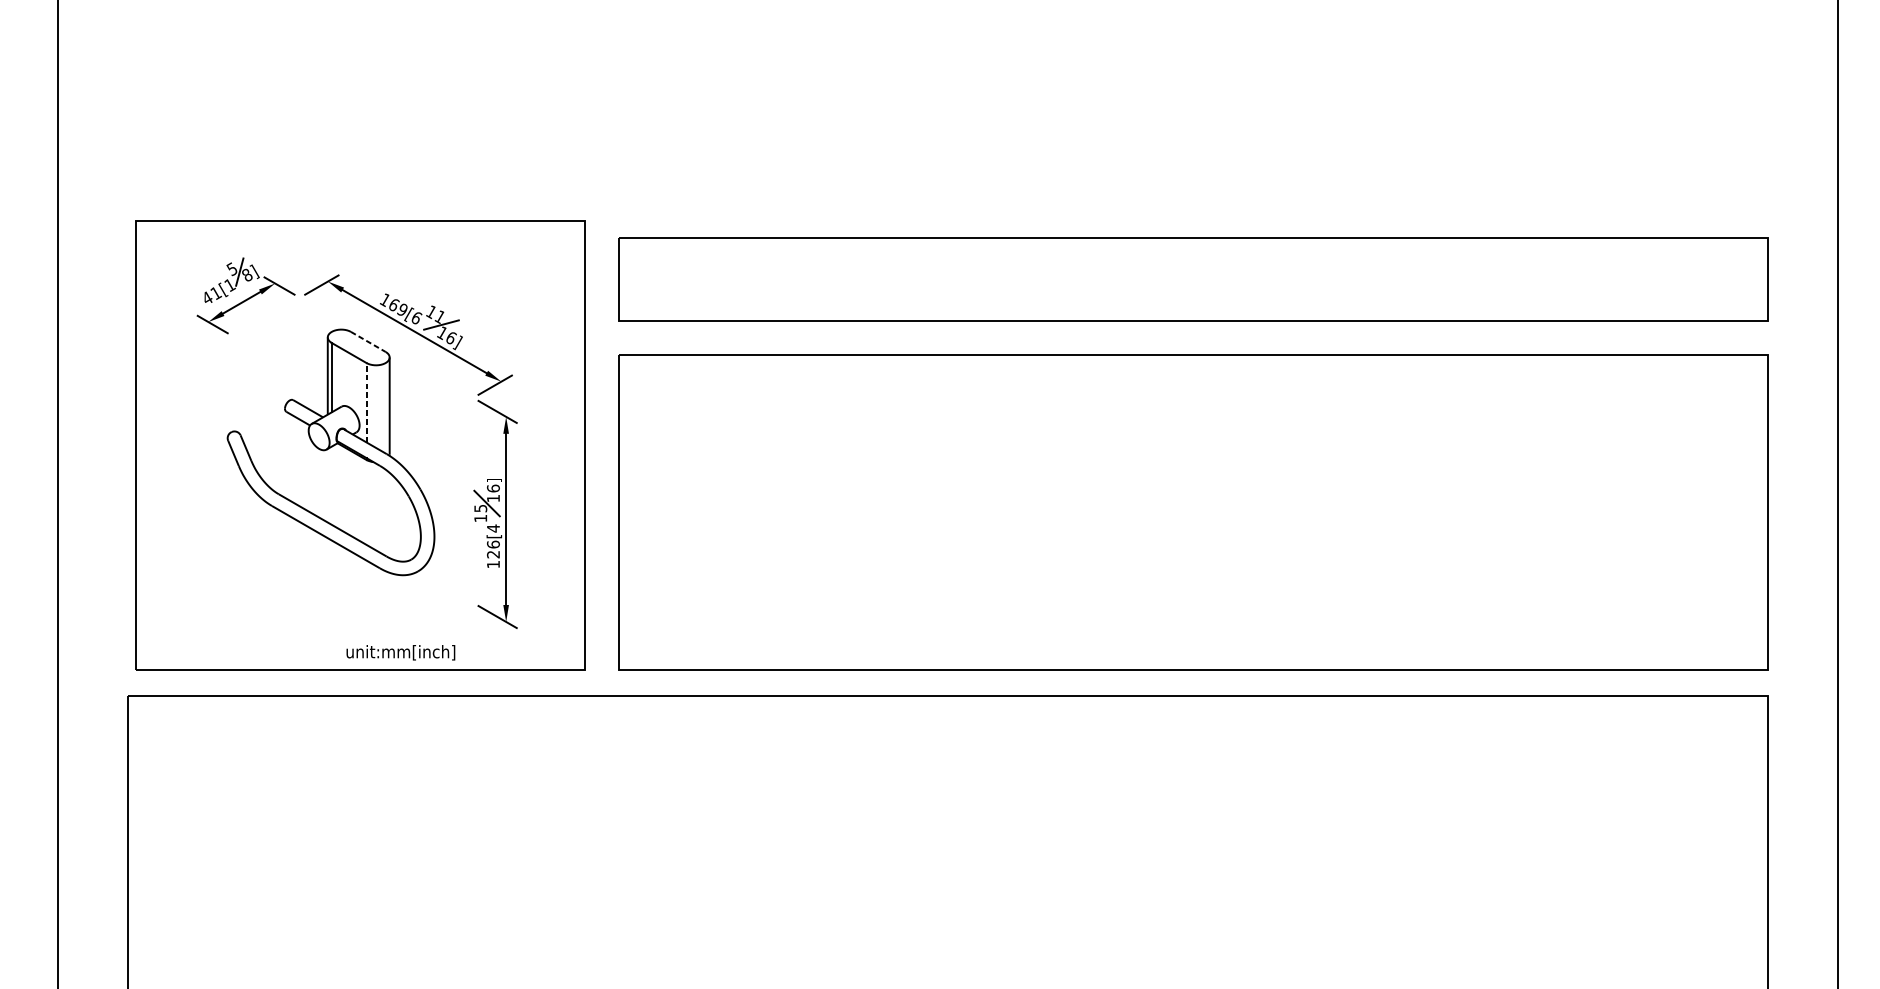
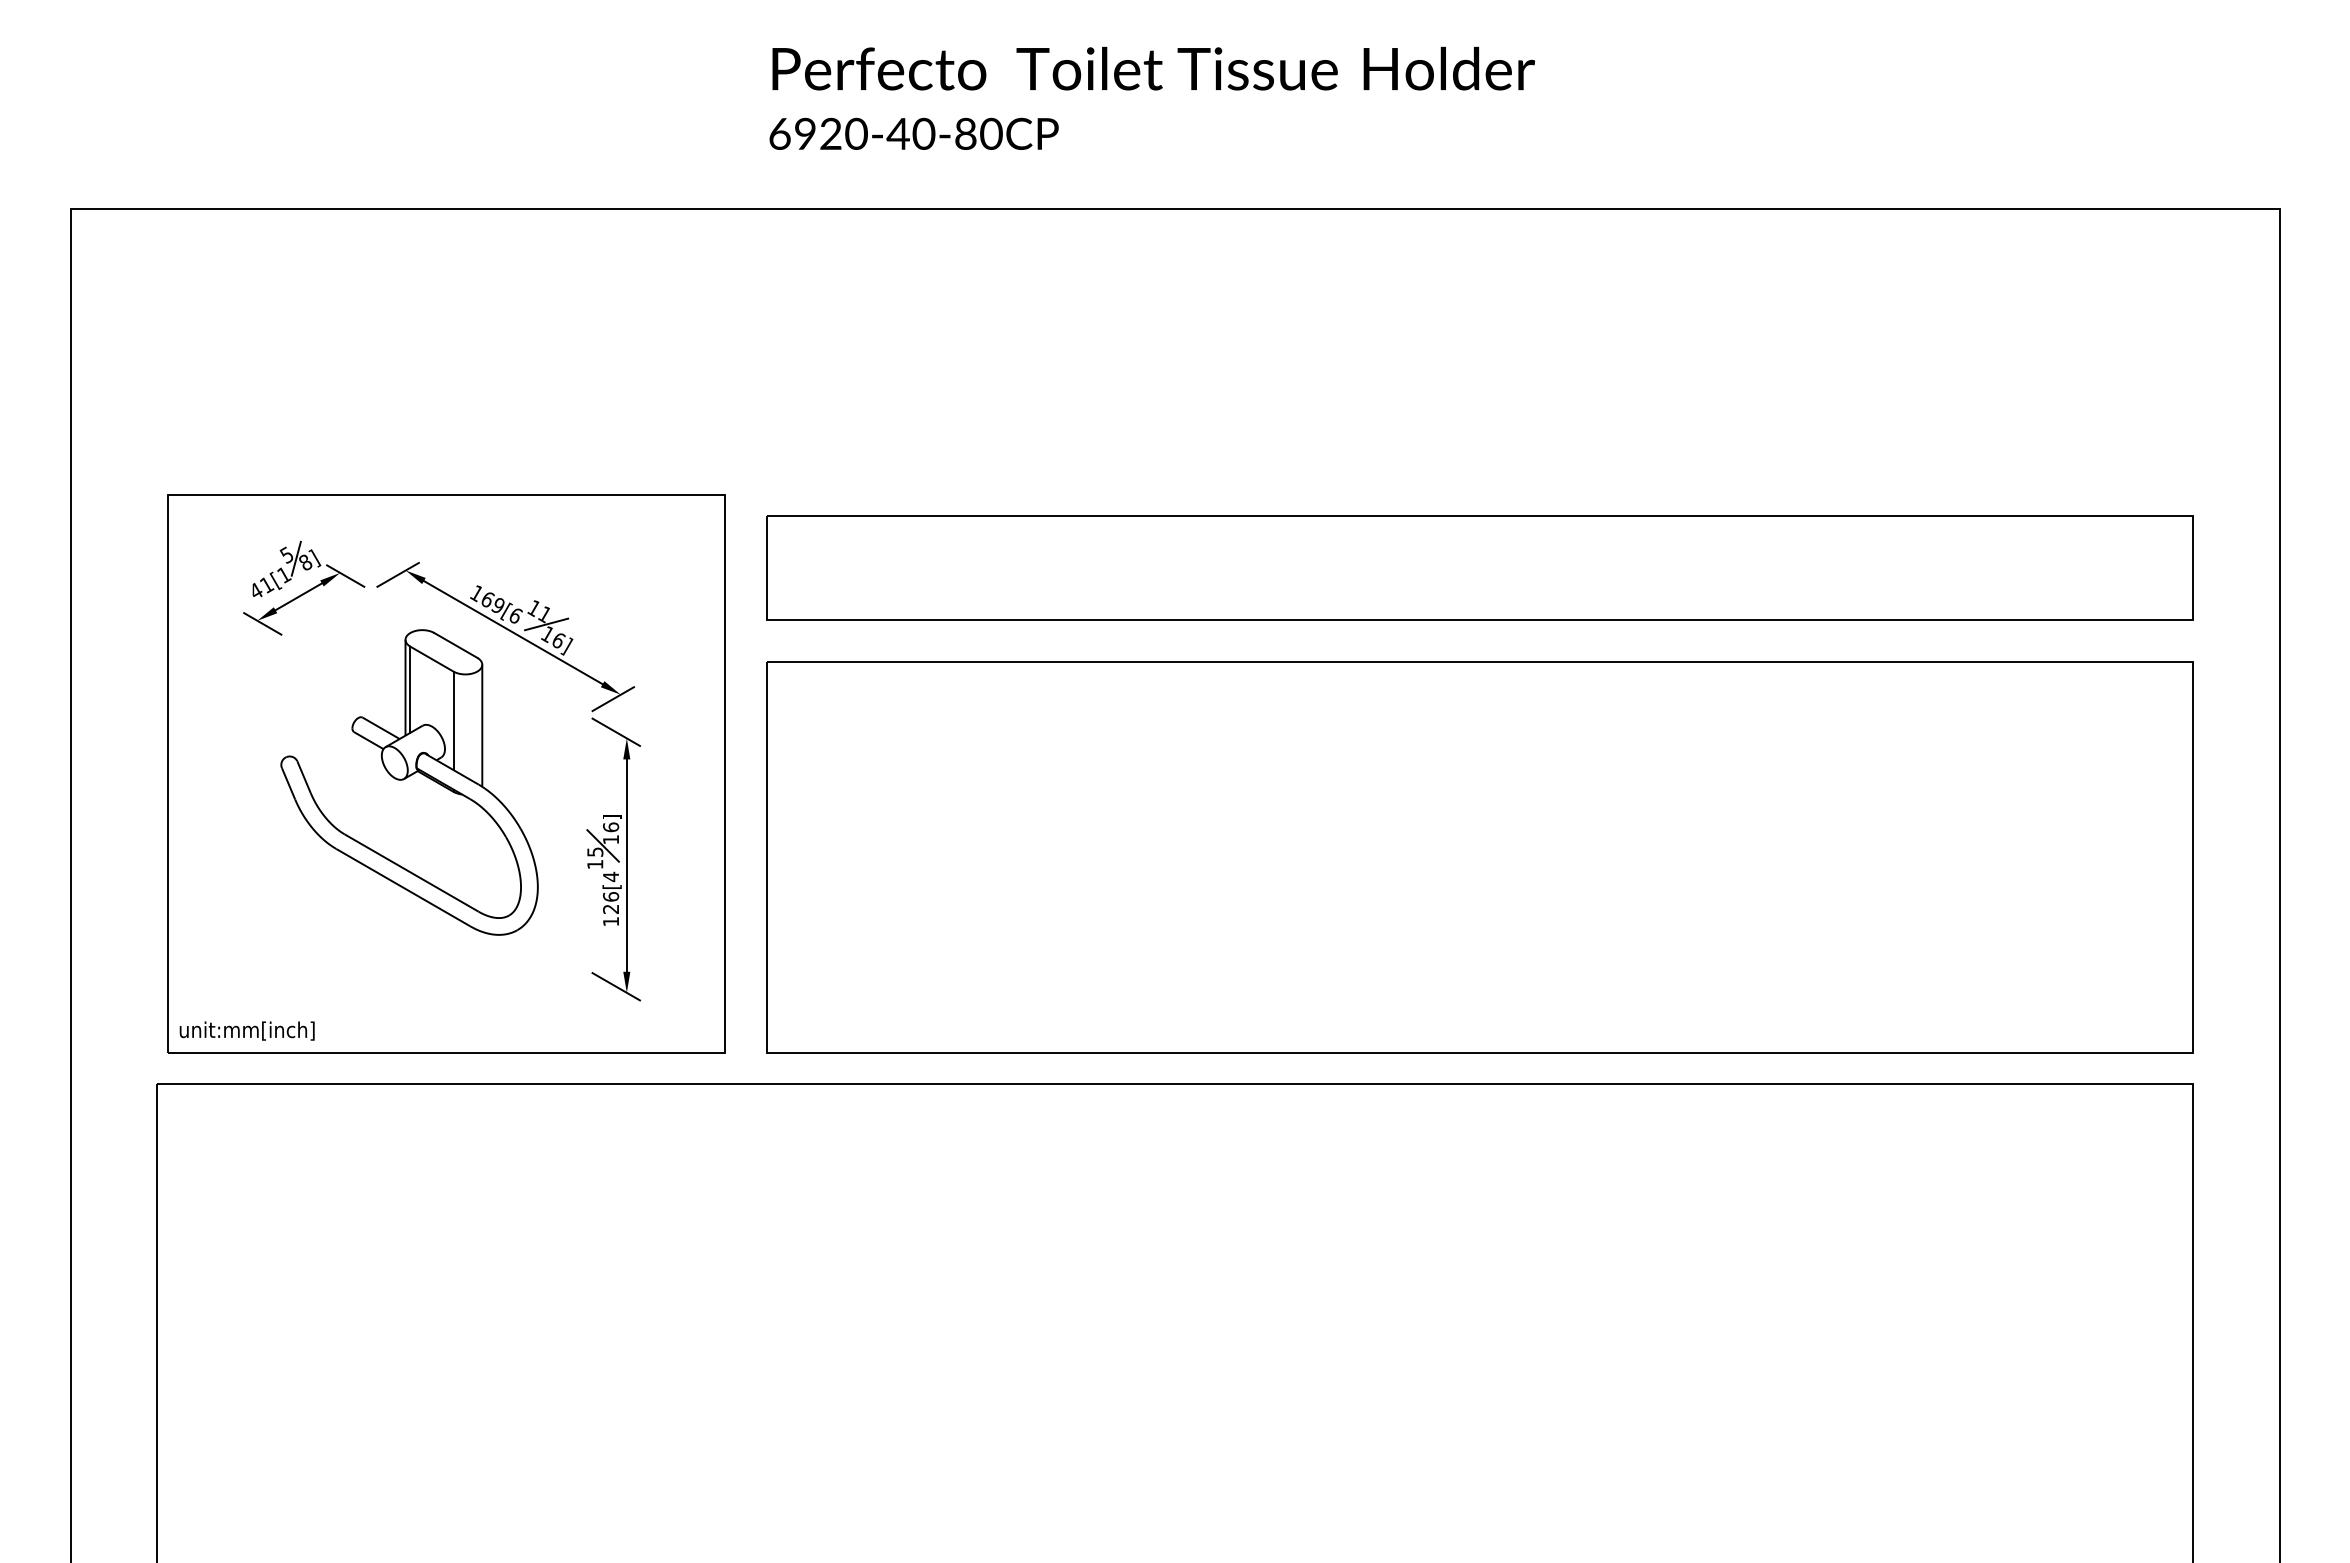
line: (368, 341) -> (455, 645), dashed -> solid
line: (366, 402) -> (453, 720), dashed -> solid
text: (400, 652) -> (246, 1030), moved

